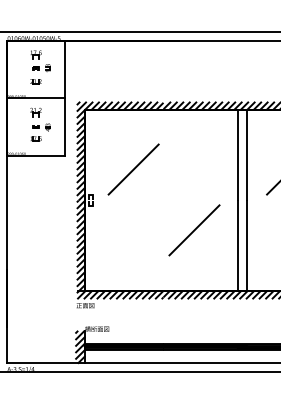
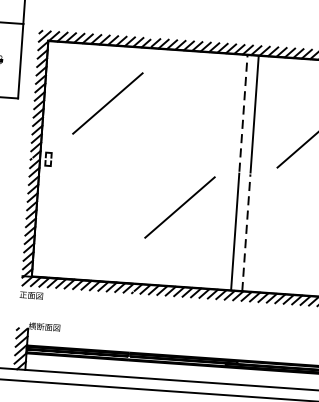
line: (238, 154) -> (244, 112), solid -> dashed
line: (133, 169) -> (107, 103), moved
line: (246, 246) -> (246, 233), solid -> dashed

